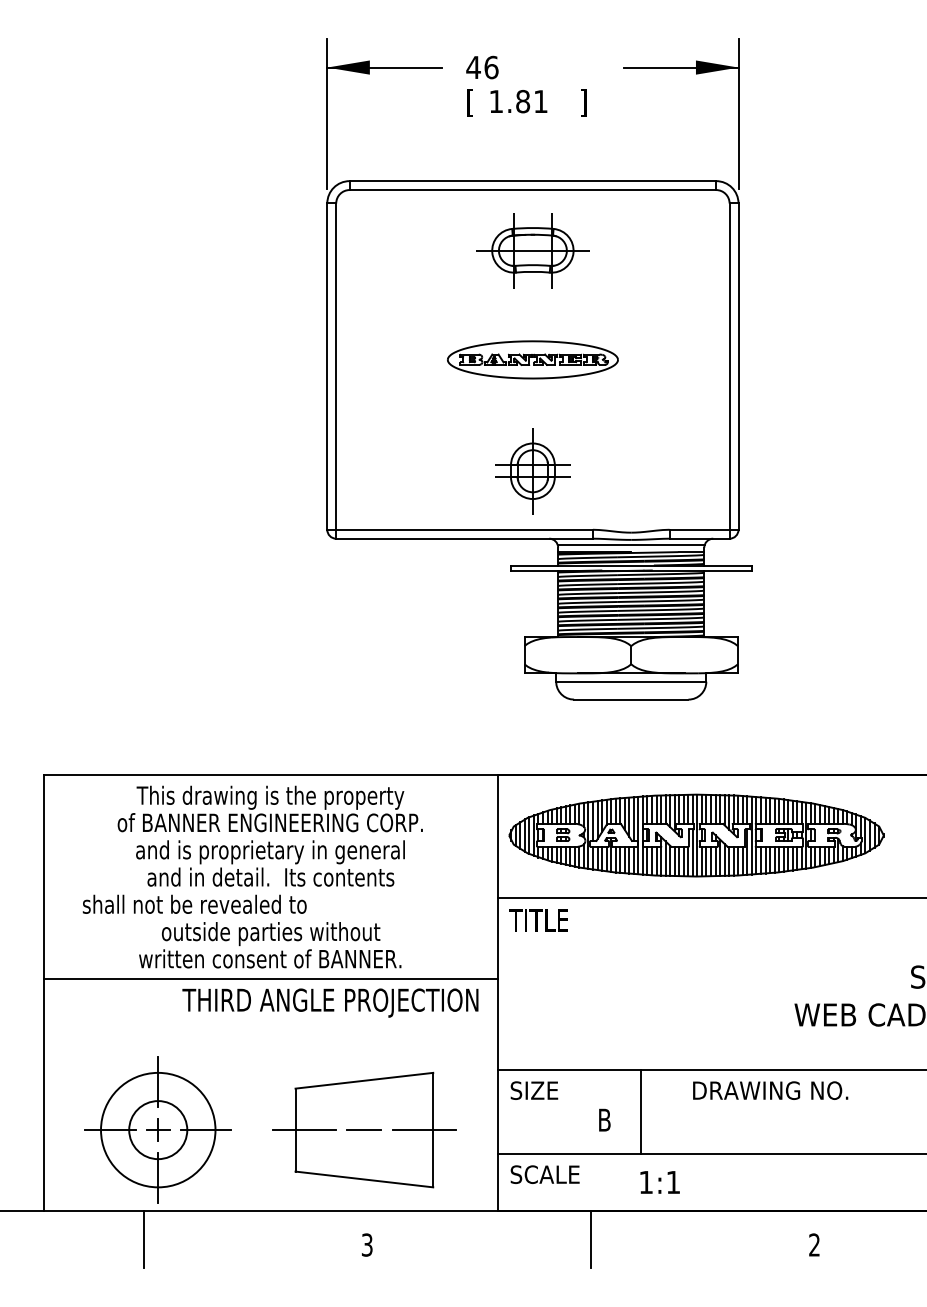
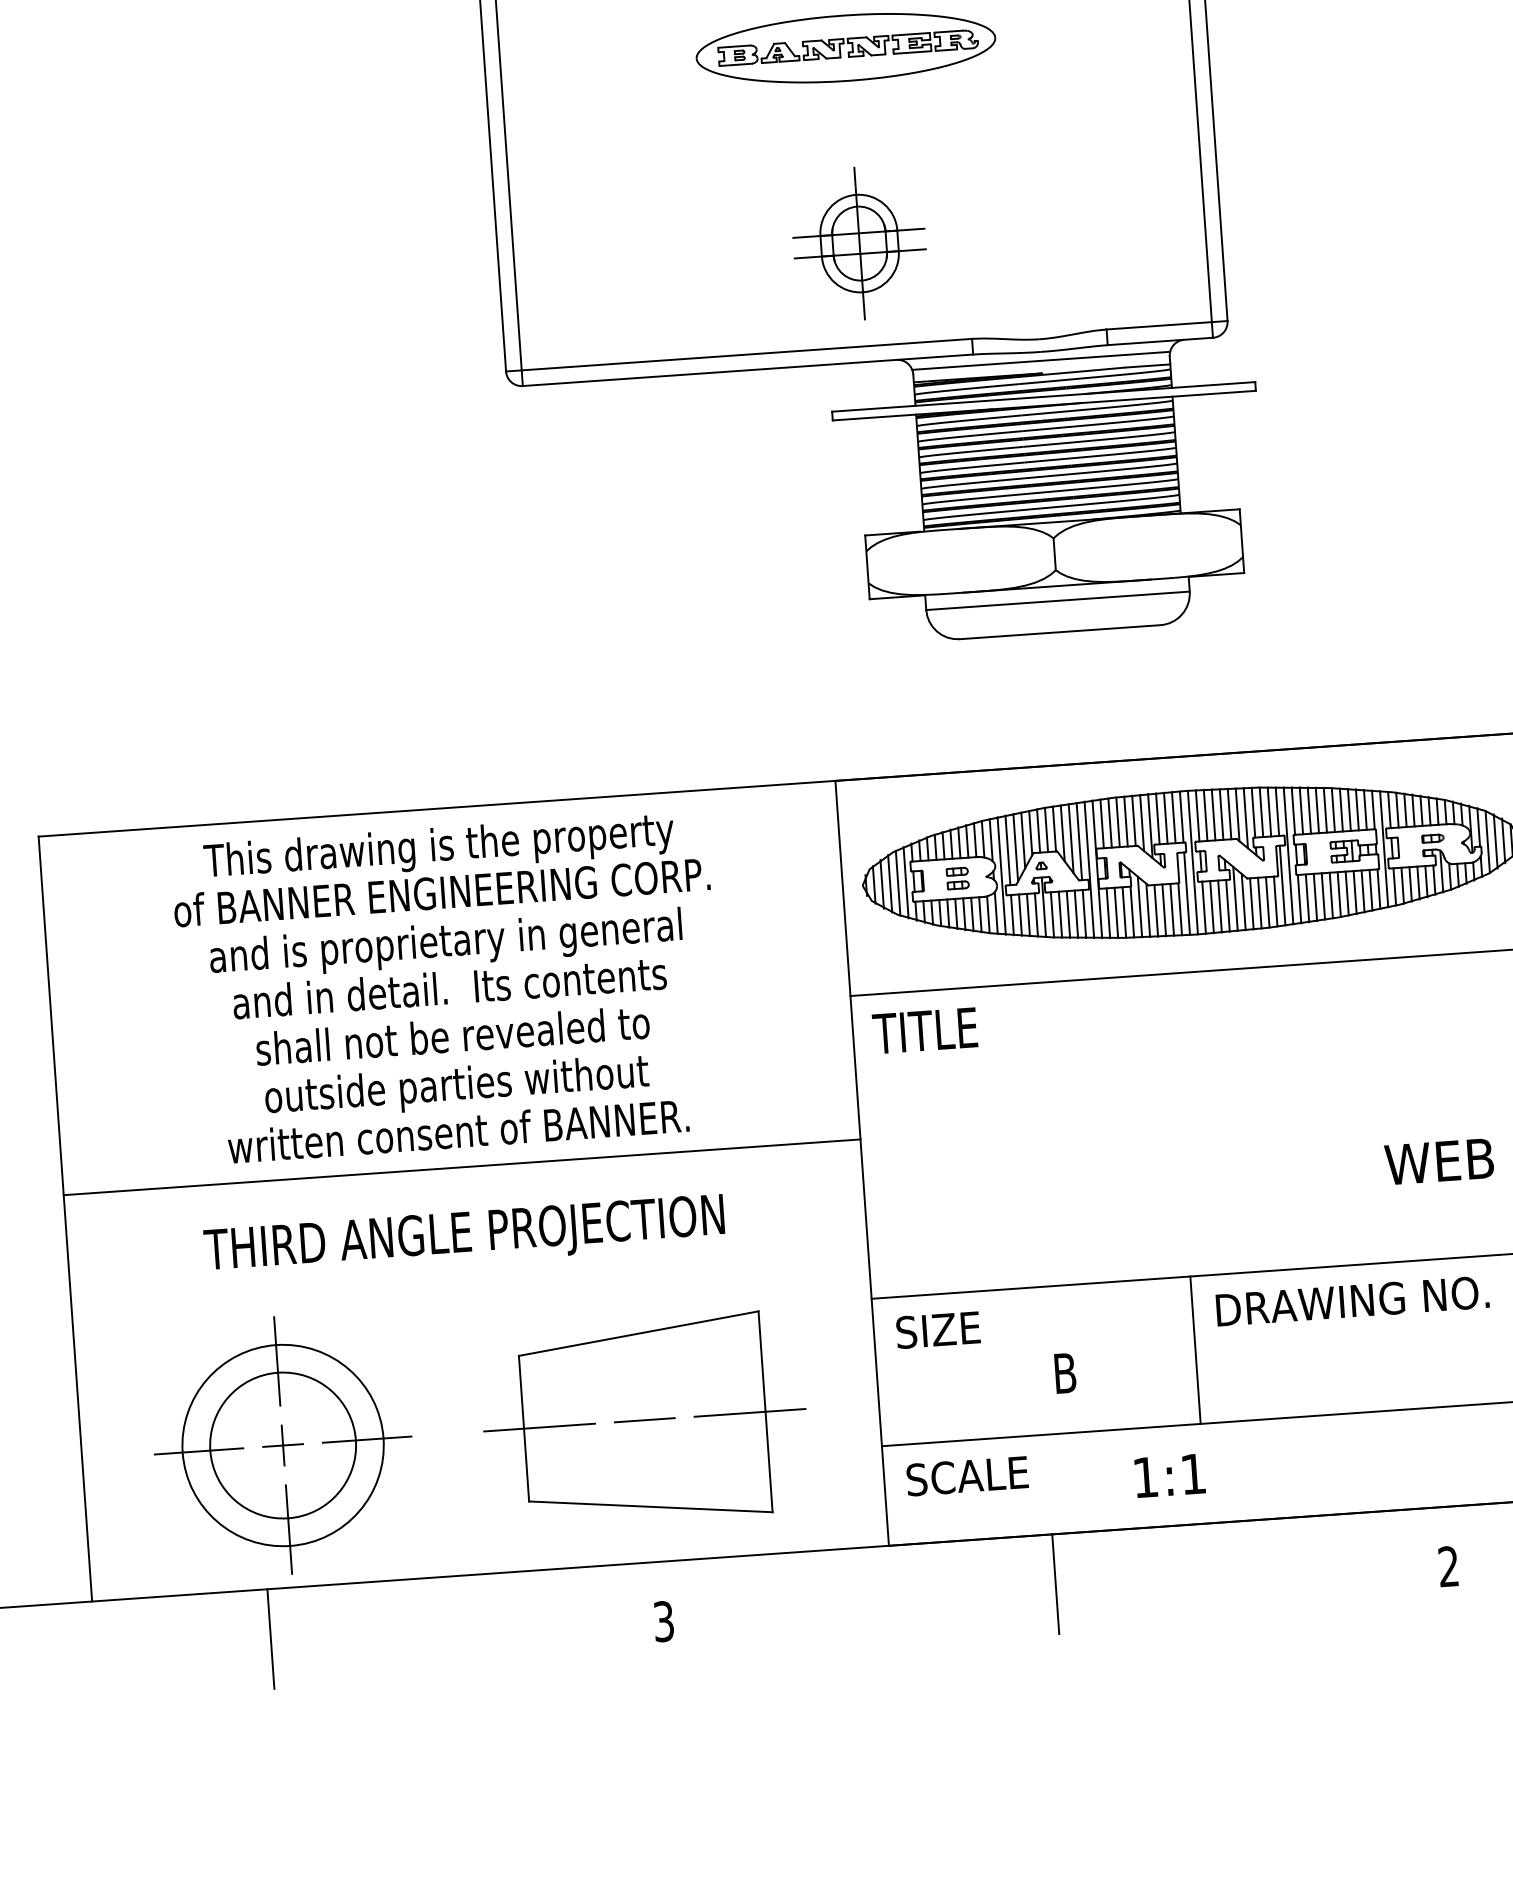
text: (194, 903) -> (452, 1034), moved
text: (330, 1002) -> (464, 1236), moved
line: (640, 1112) -> (1195, 1350), moved
circle: (157, 1129) -> (281, 1444), size x1.43

